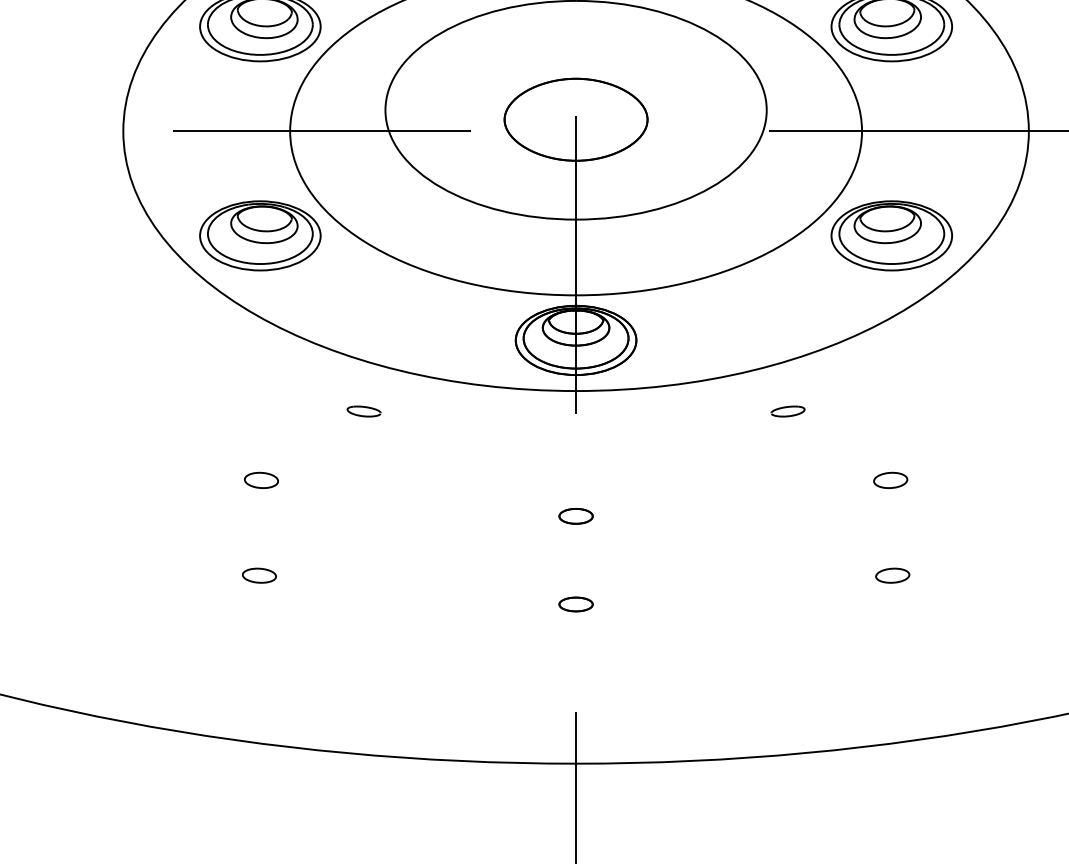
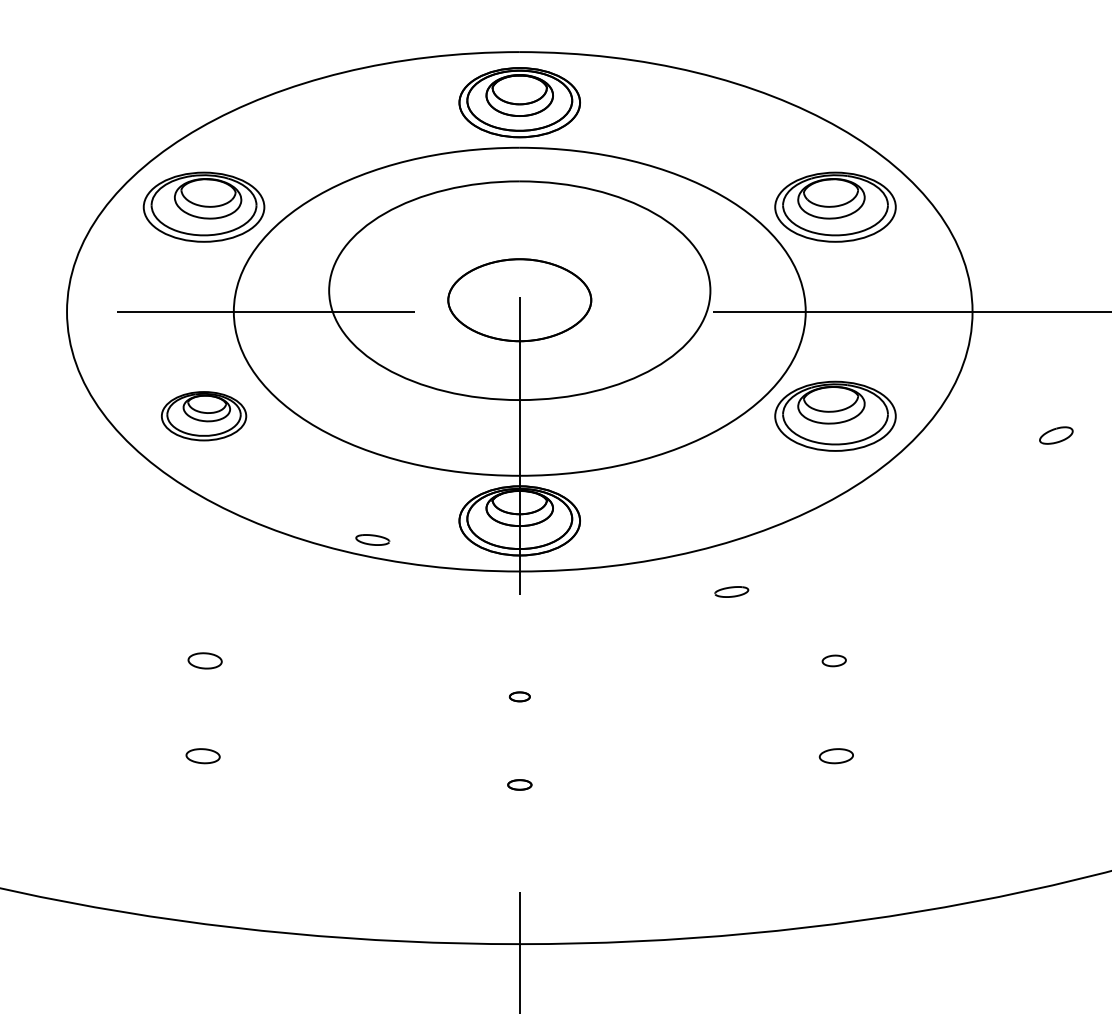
part: (259, 235) -> (203, 415), size x0.7
part: (363, 411) -> (372, 539), moved
part: (889, 480) -> (833, 660), size x0.7
part: (575, 516) -> (519, 696), size x0.6
part: (575, 604) -> (519, 784), size x0.7

